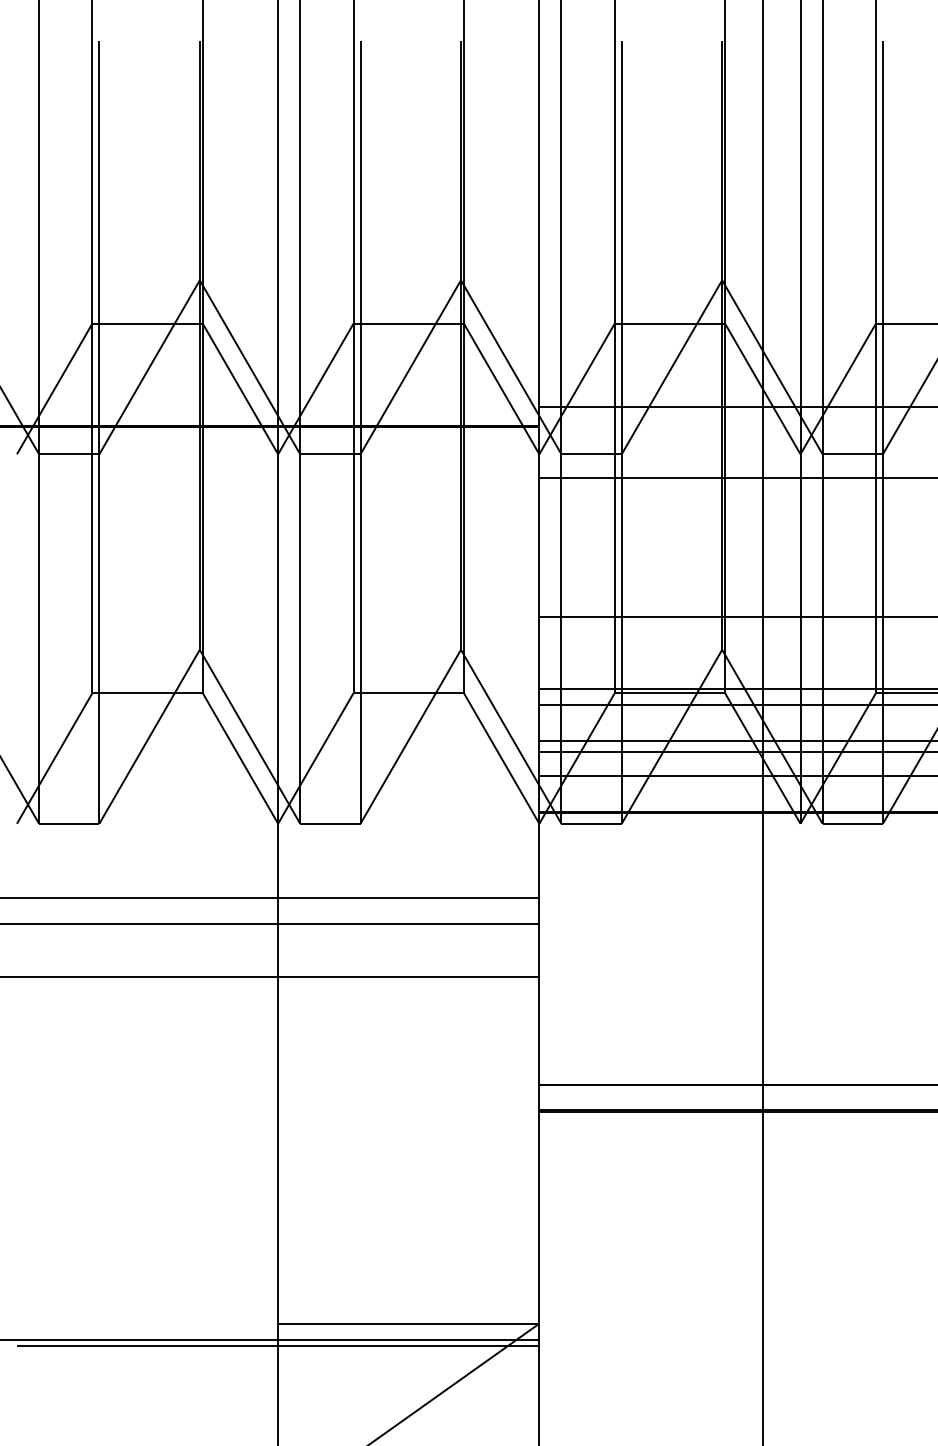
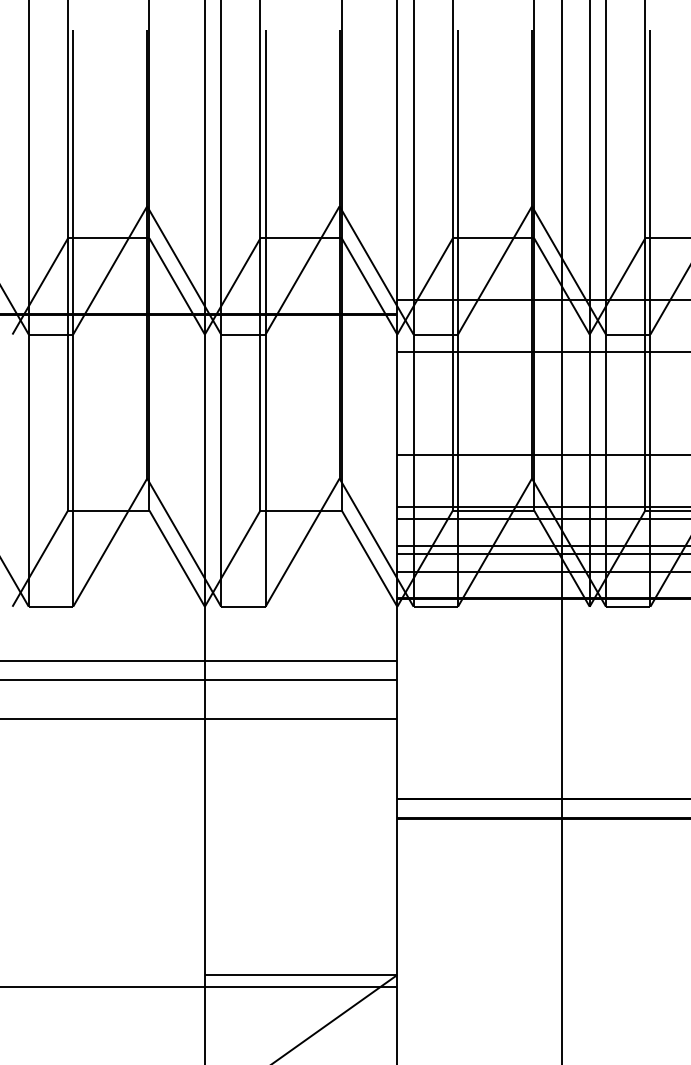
line: (277, 1346) -> (204, 991), removed

